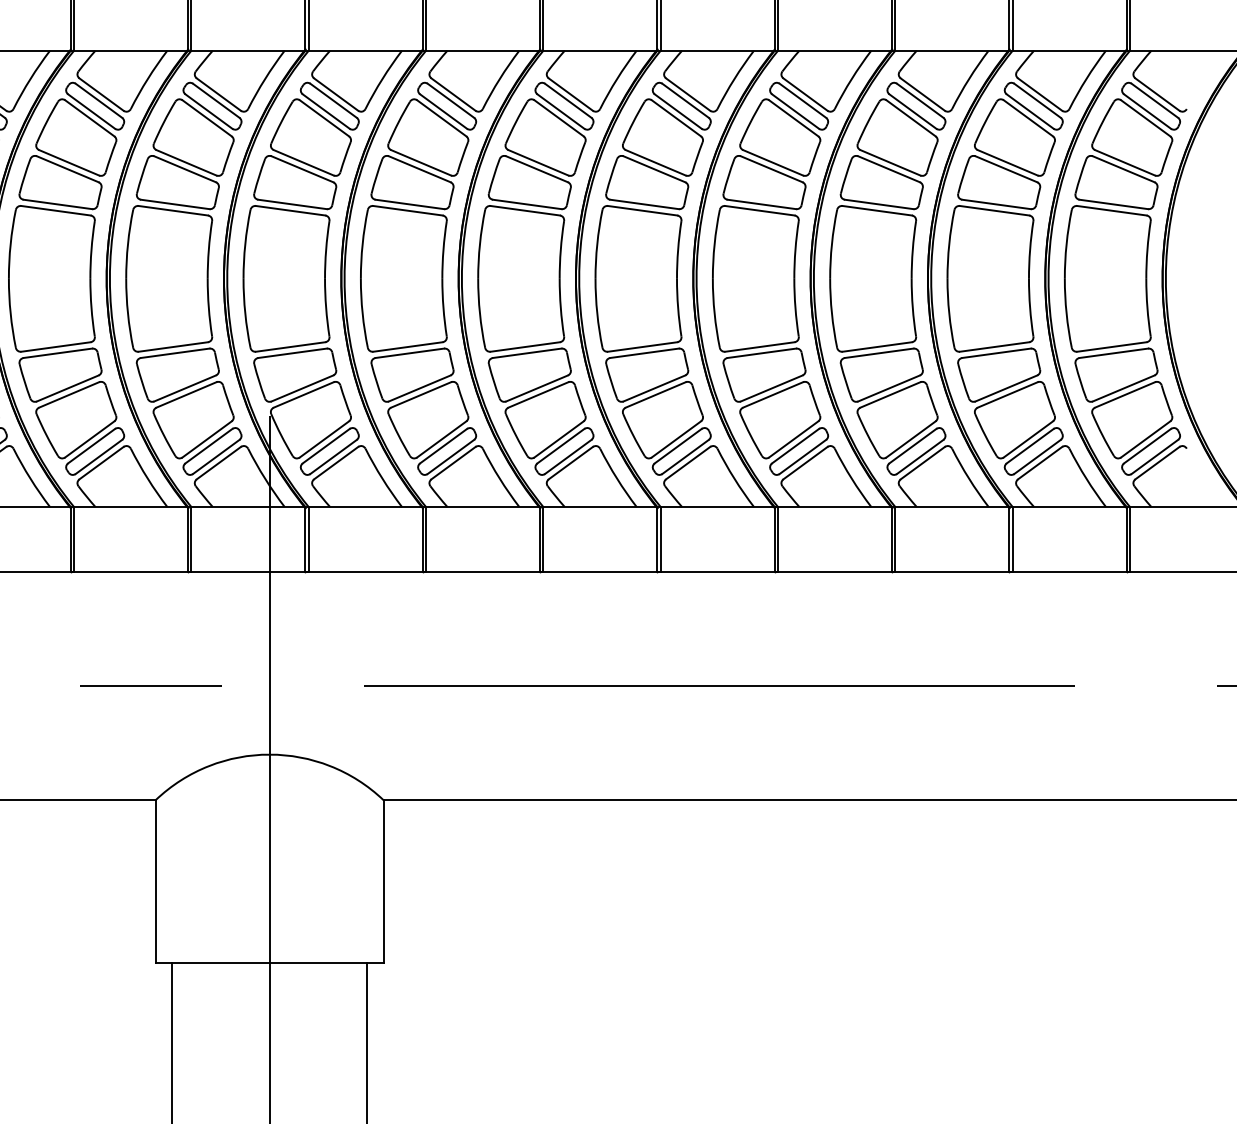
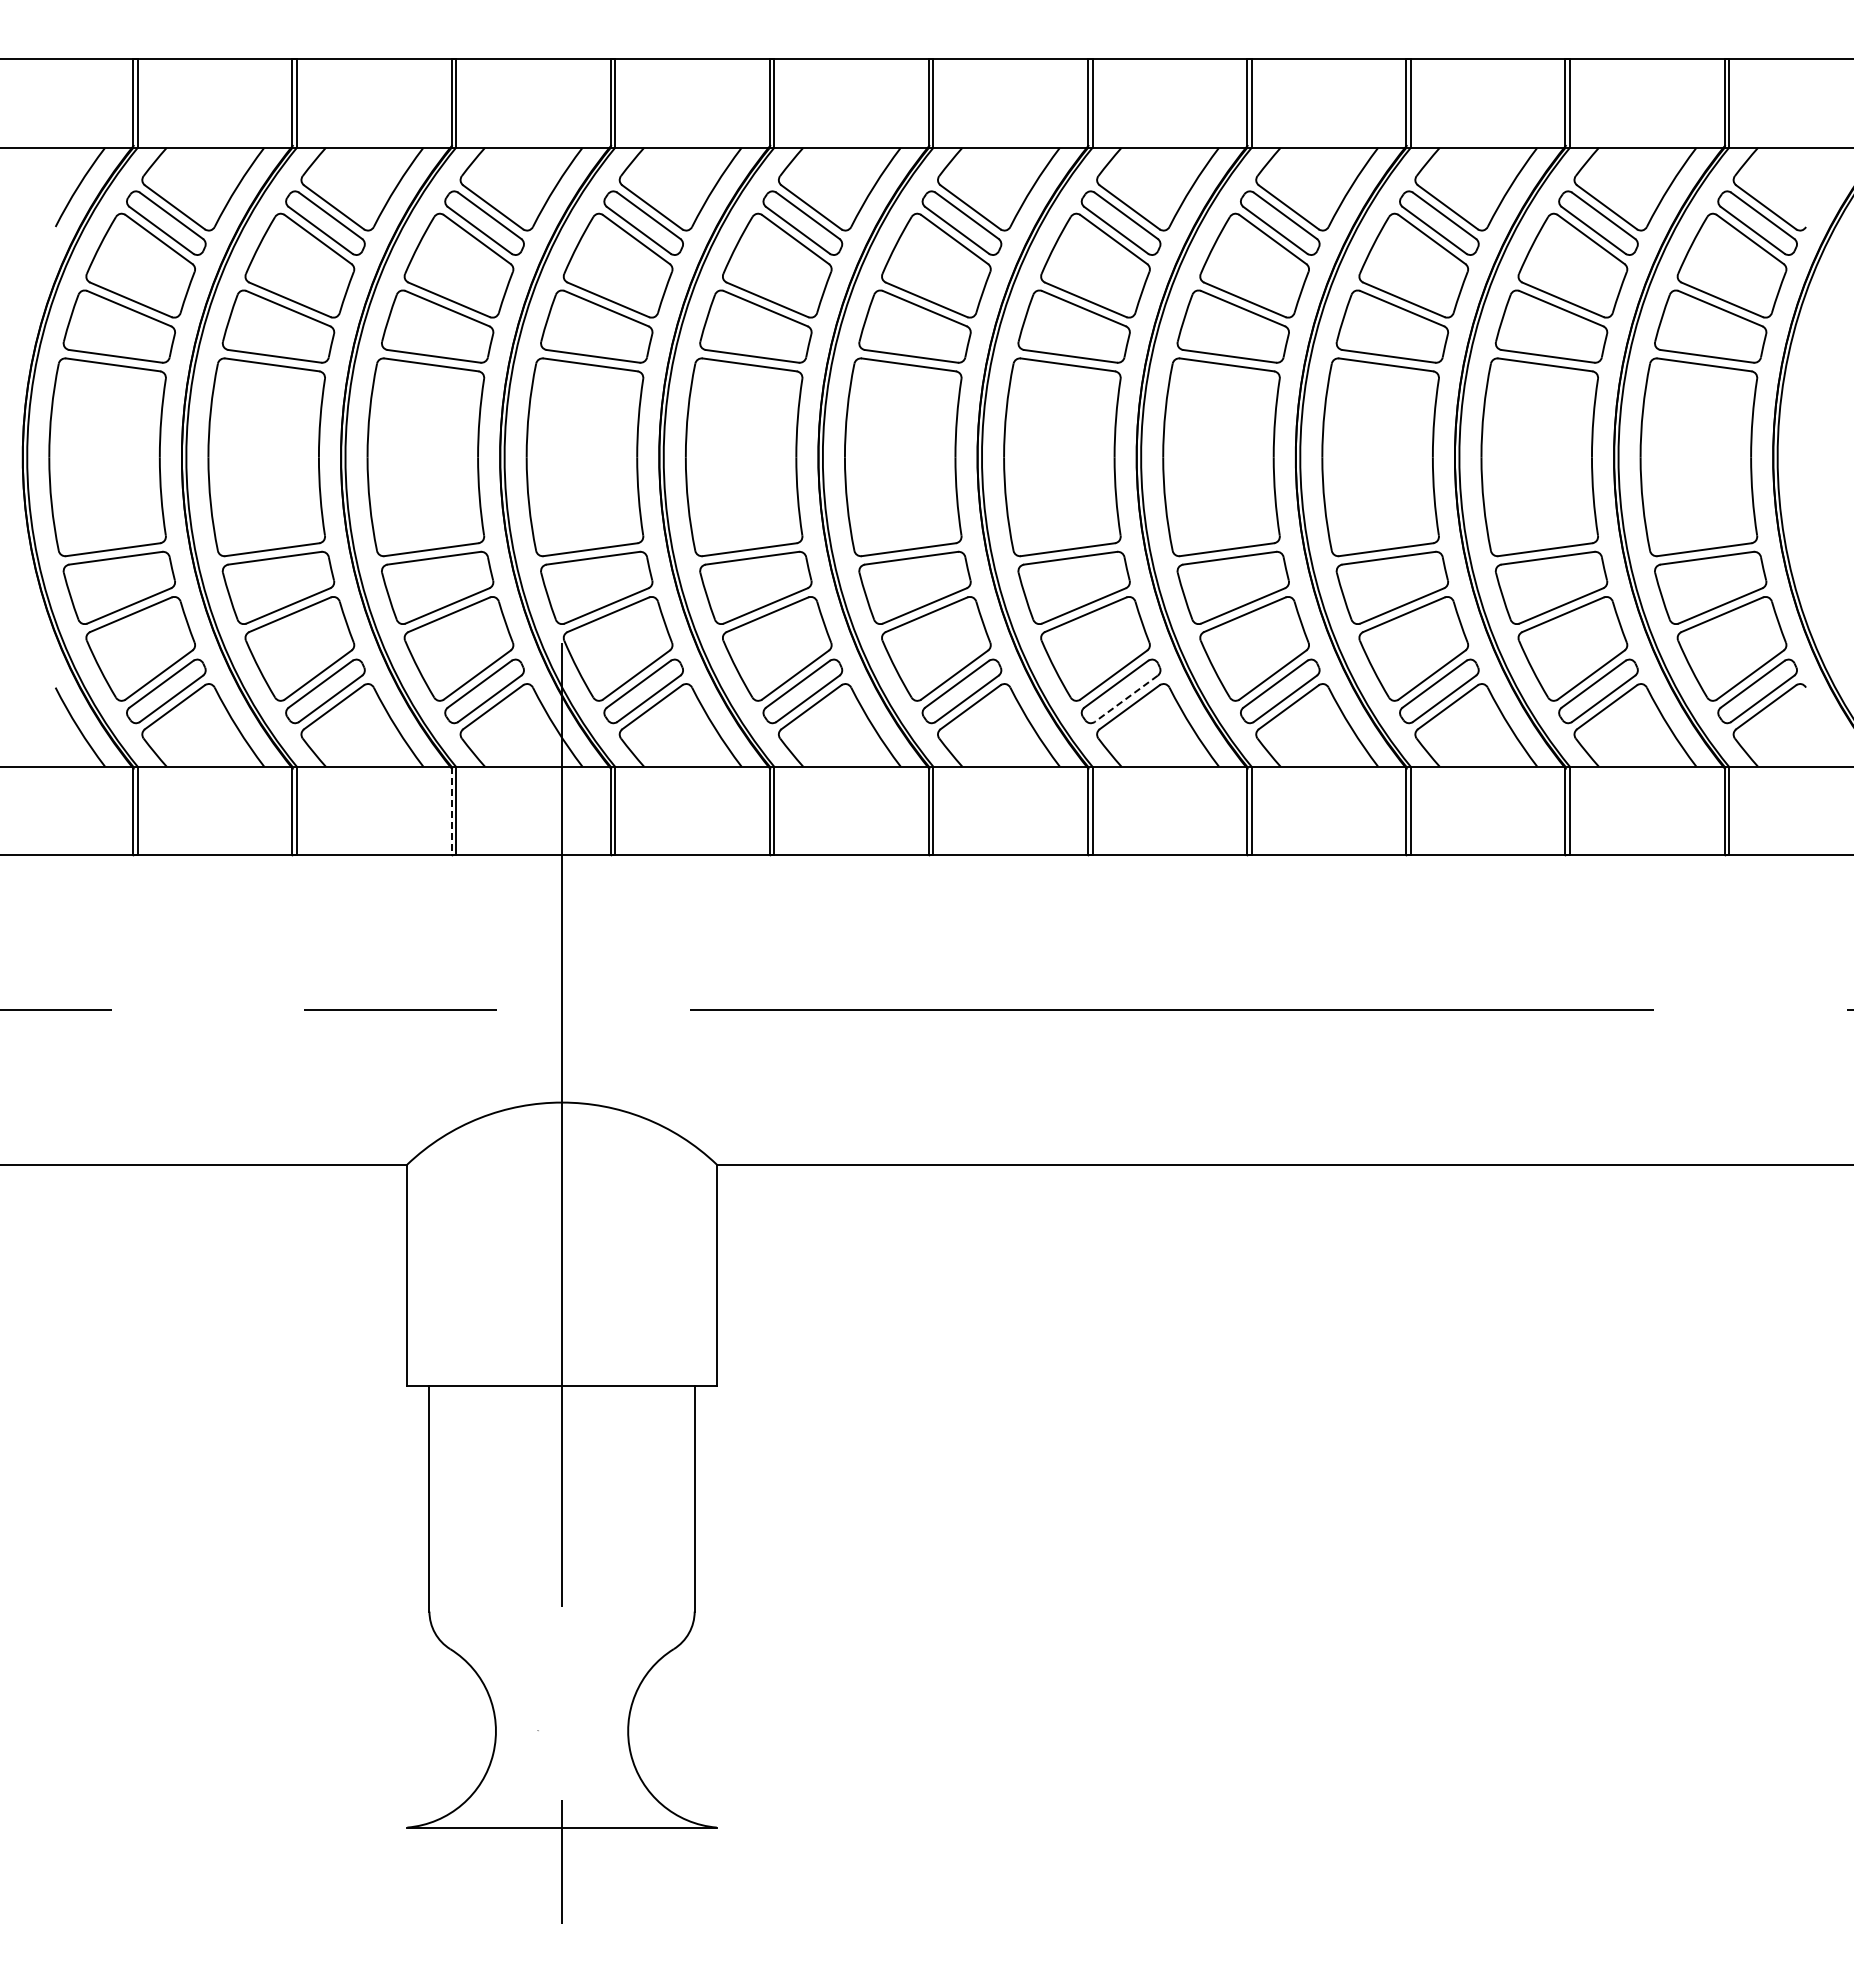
line: (685, 457) -> (1125, 699), solid -> dashed
line: (188, 540) -> (451, 811), solid -> dashed

